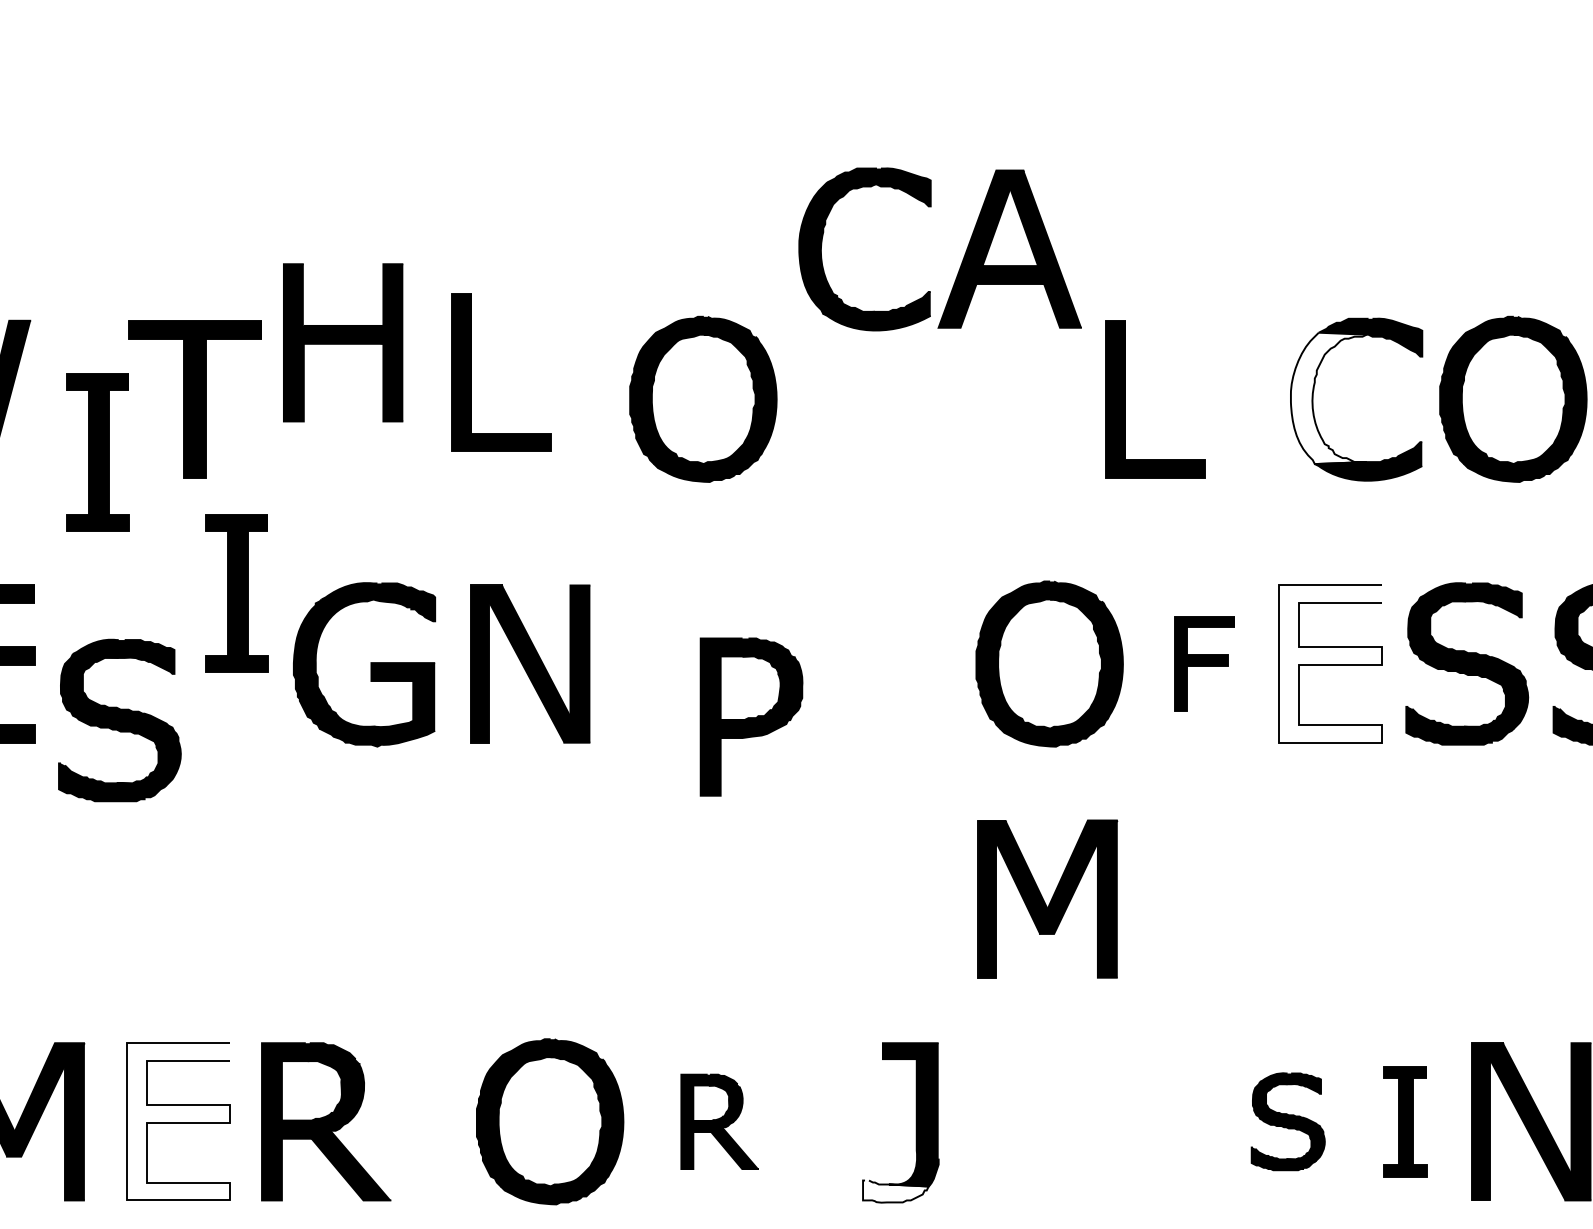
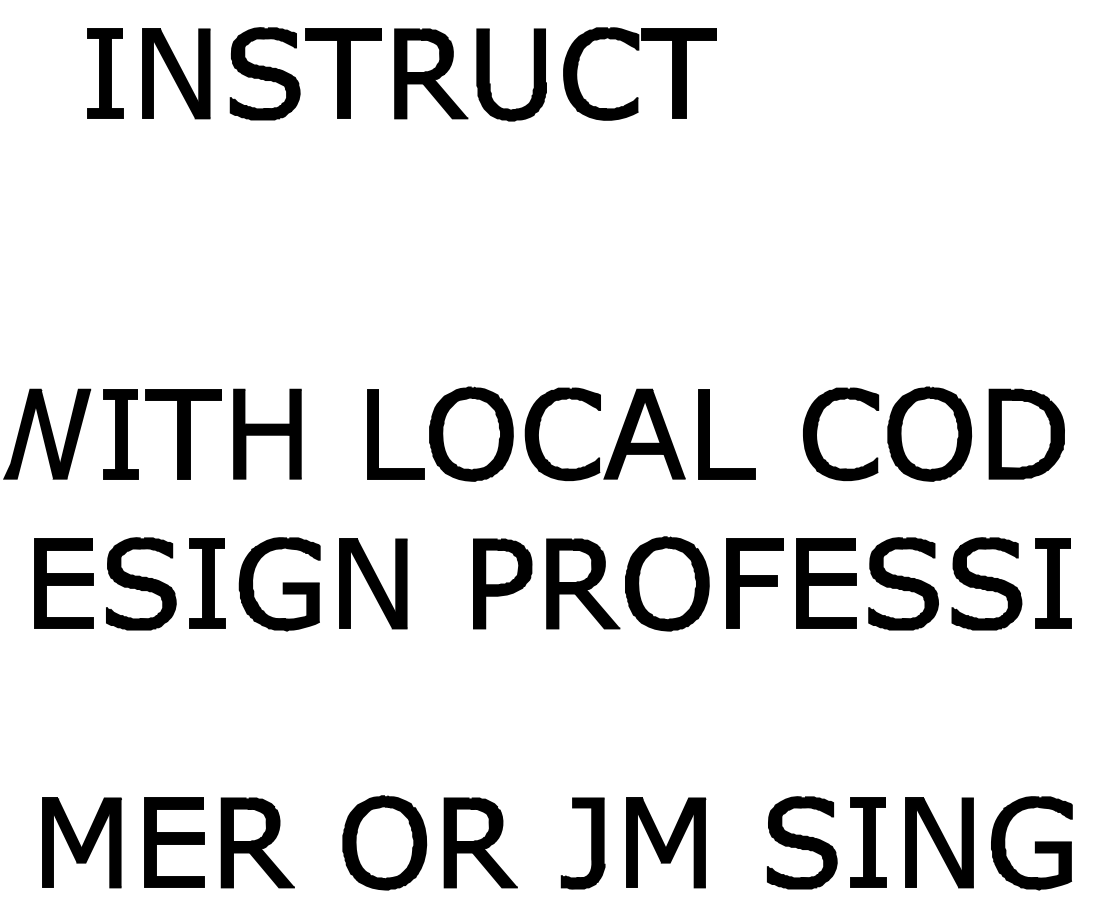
part: (963, 254) -> (618, 437), moved
part: (342, 341) -> (267, 433), moved
part: (470, 373) -> (378, 434), moved
fill: (1327, 398) -> (824, 433), added
part: (97, 452) -> (120, 434), moved
part: (236, 592) -> (207, 583), moved
part: (901, 663) -> (583, 583), added
part: (1203, 663) -> (754, 583), size x1.67
fill: (1330, 663) -> (826, 583), added
part: (751, 716) -> (502, 583), moved
part: (120, 719) -> (141, 583), moved
part: (1048, 898) -> (666, 842), moved
fill: (178, 1121) -> (174, 842), added
part: (719, 1121) -> (480, 842), size x1.67
part: (1288, 1121) -> (802, 842), size x1.67
part: (1405, 1121) -> (868, 842), size x1.43
fill: (894, 1191) -> (579, 882), added

